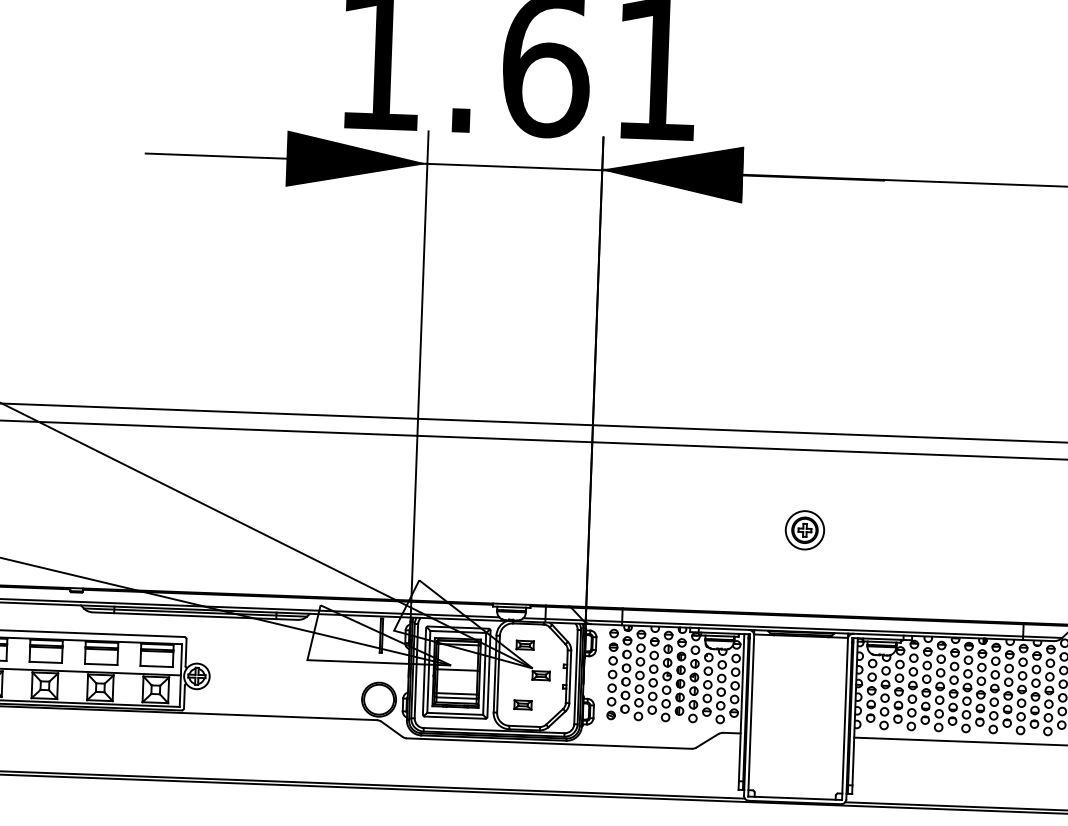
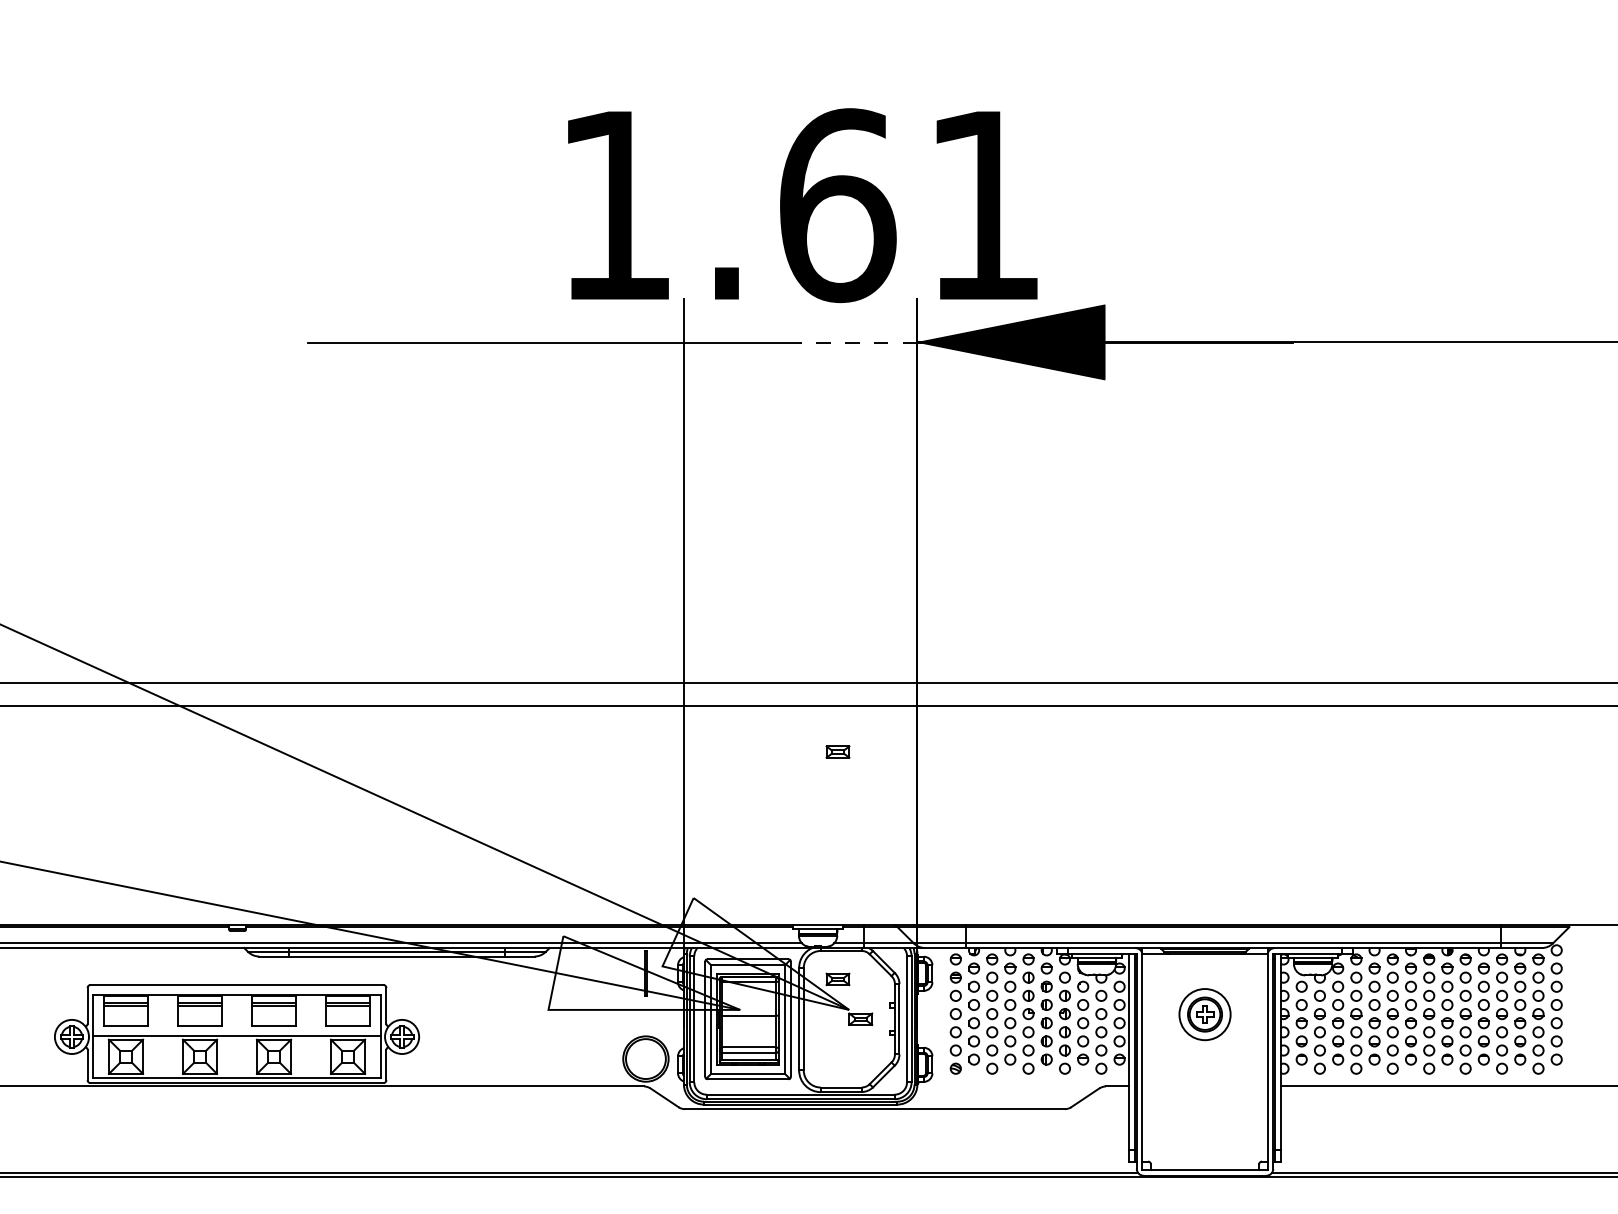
fill: (357, 161) -> (590, 342), removed
line: (558, 168) -> (858, 342), solid -> dashed
part: (804, 530) -> (1204, 1014), moved
part: (522, 704) -> (837, 751), moved

